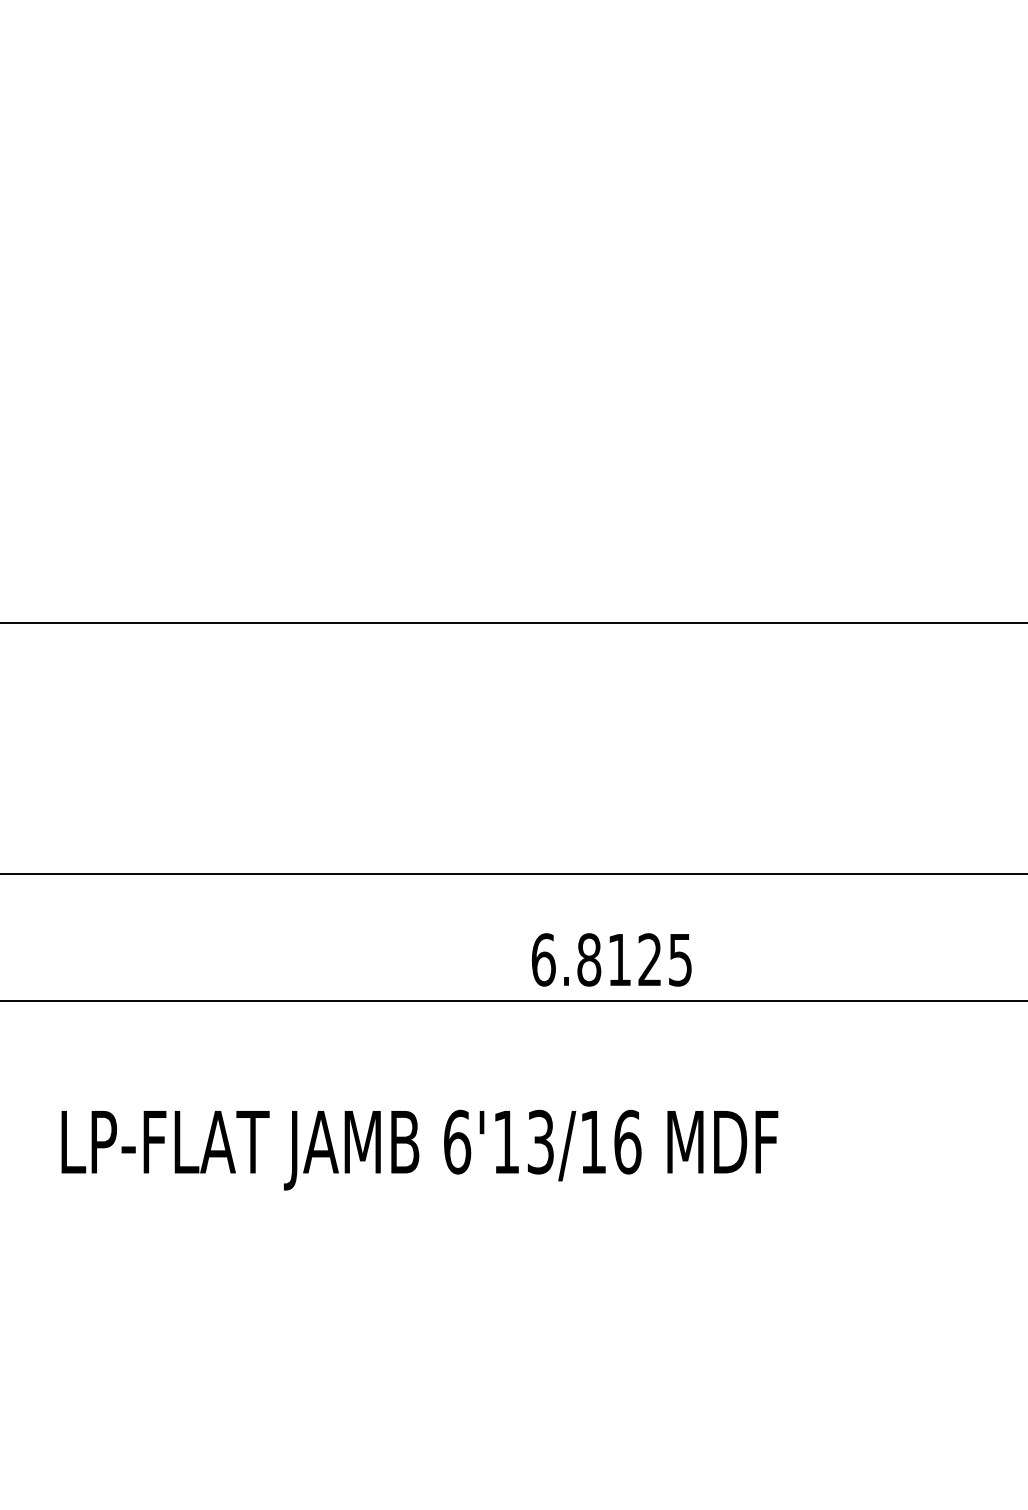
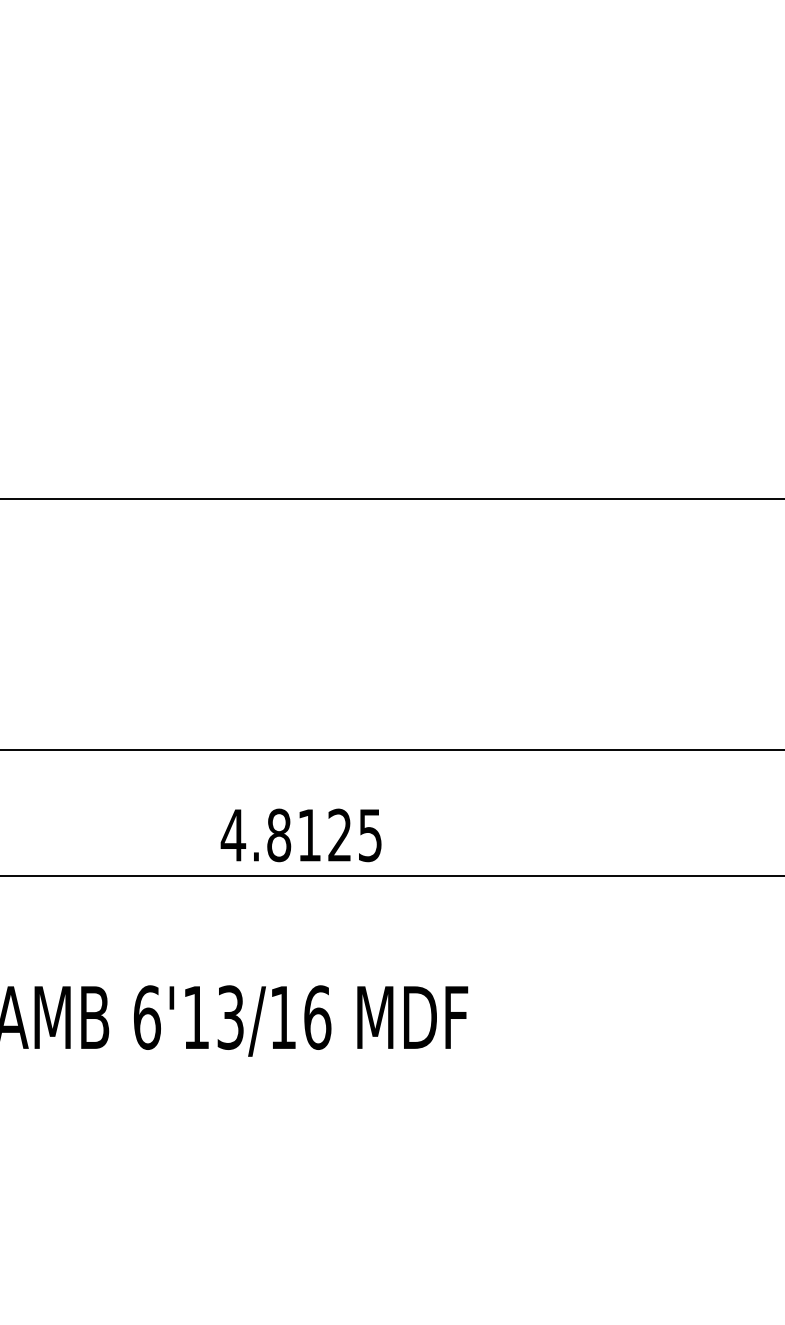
text: (543, 959) -> (233, 834), 6.8125 -> 4.8125

